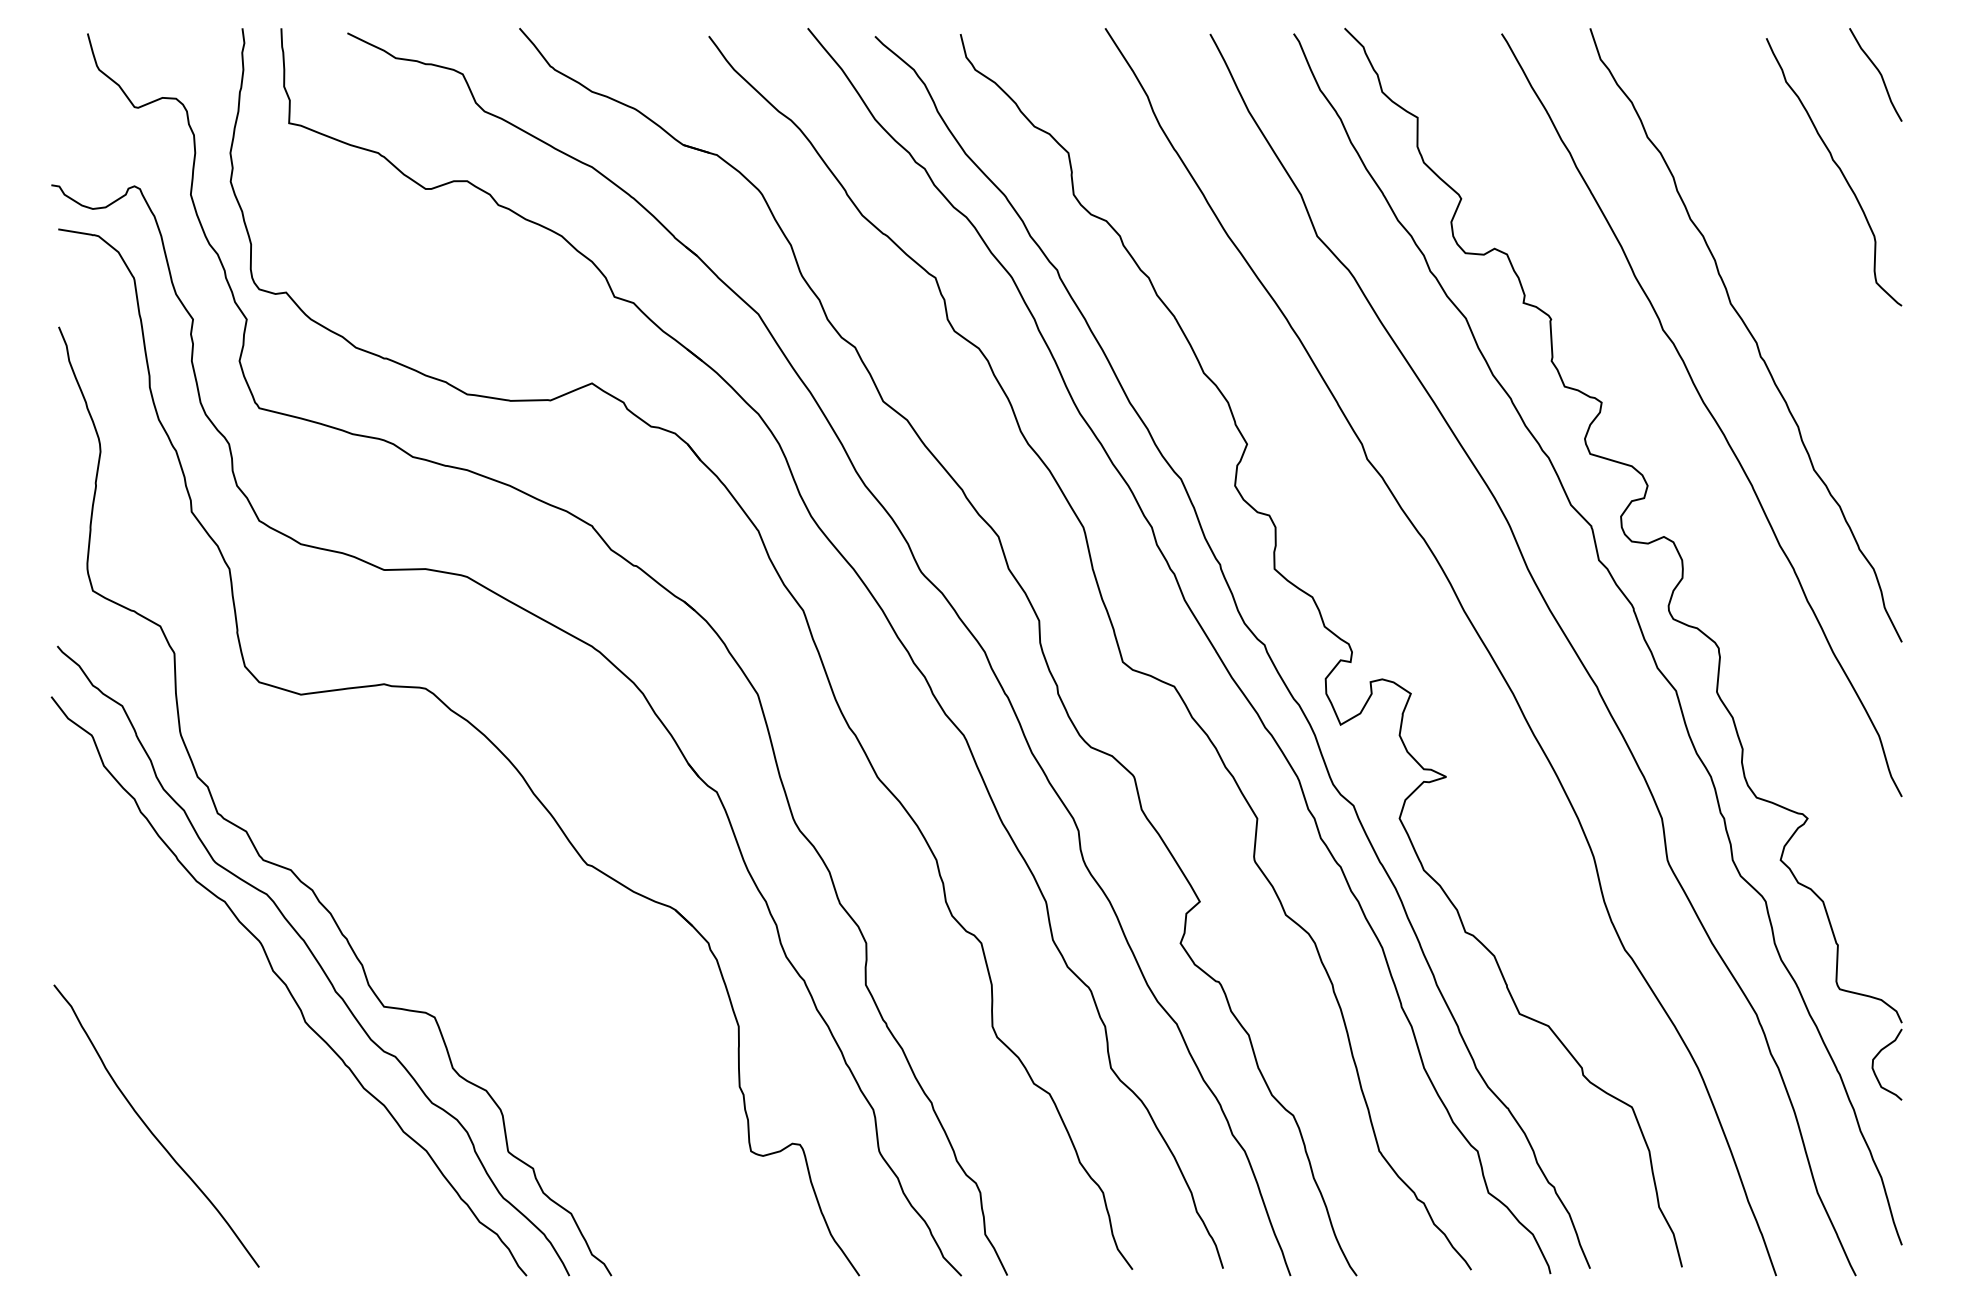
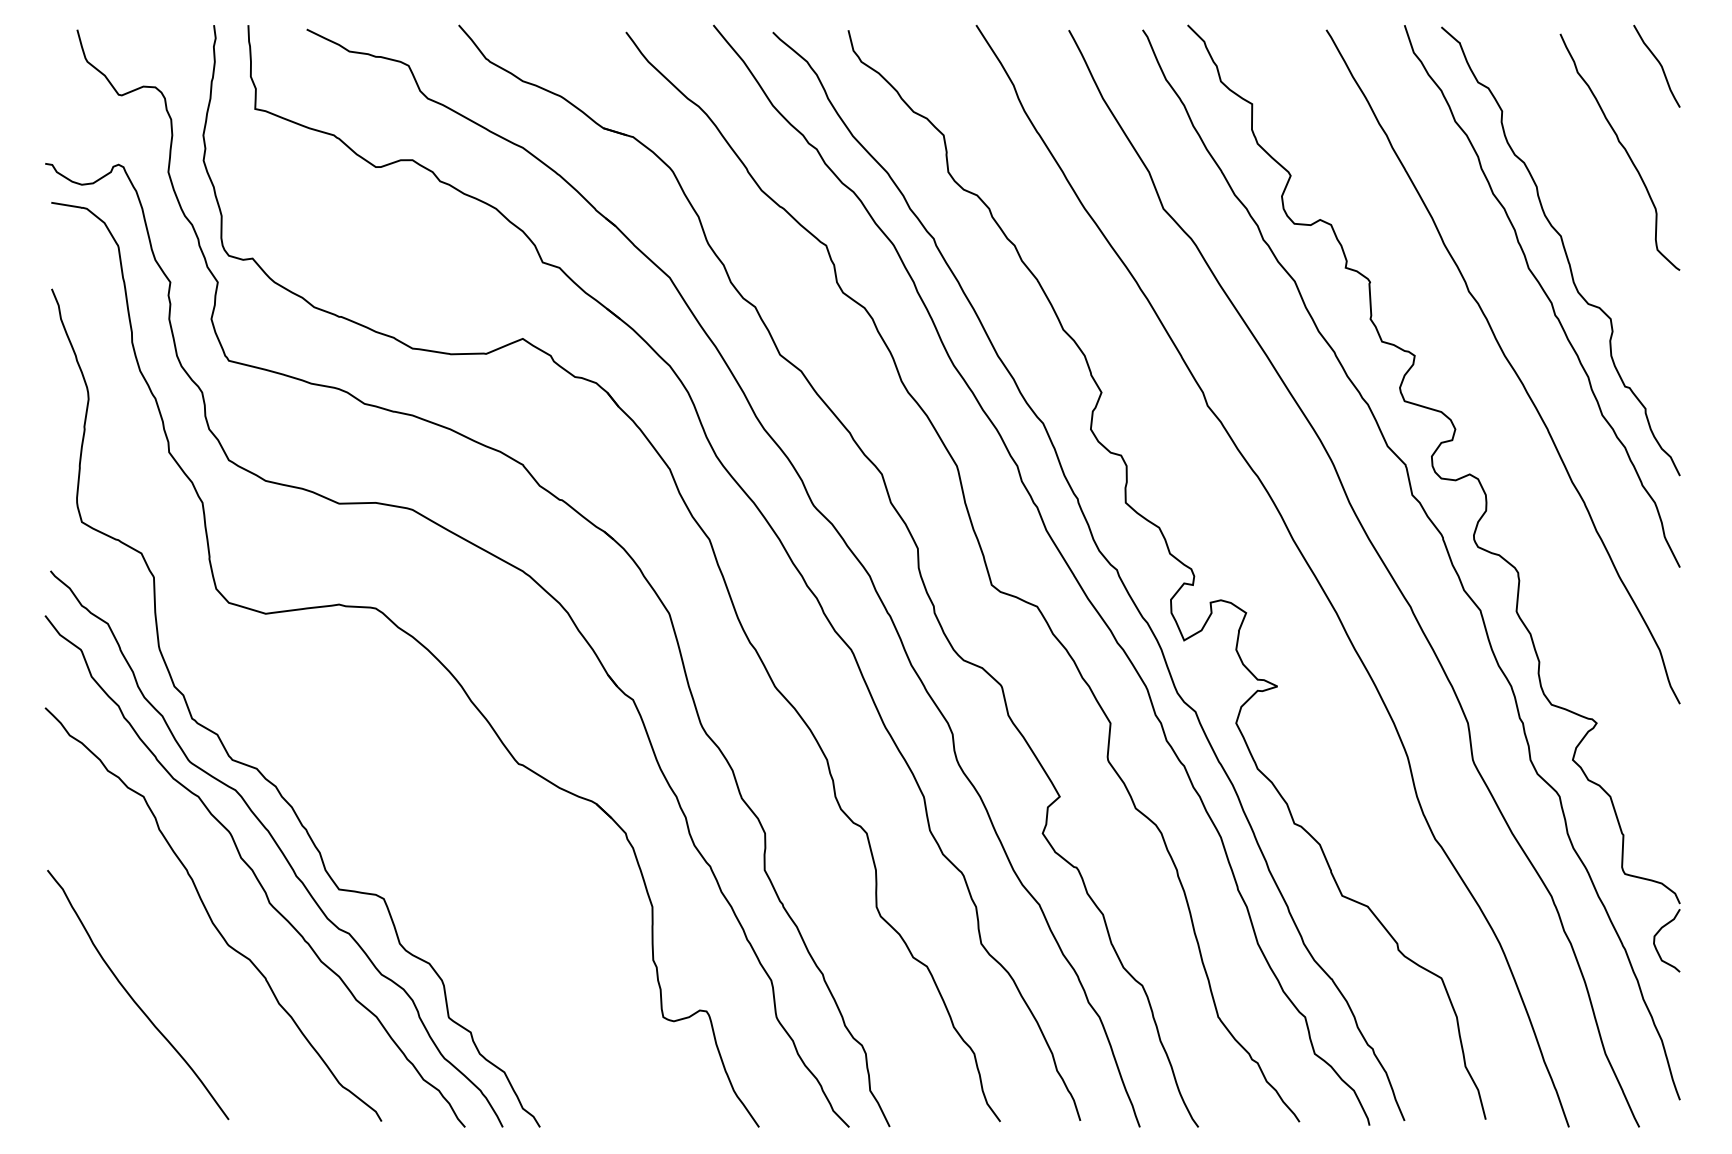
curve: (1770, 282) -> (1563, 249), added
curve: (238, 1037) -> (210, 916), added

